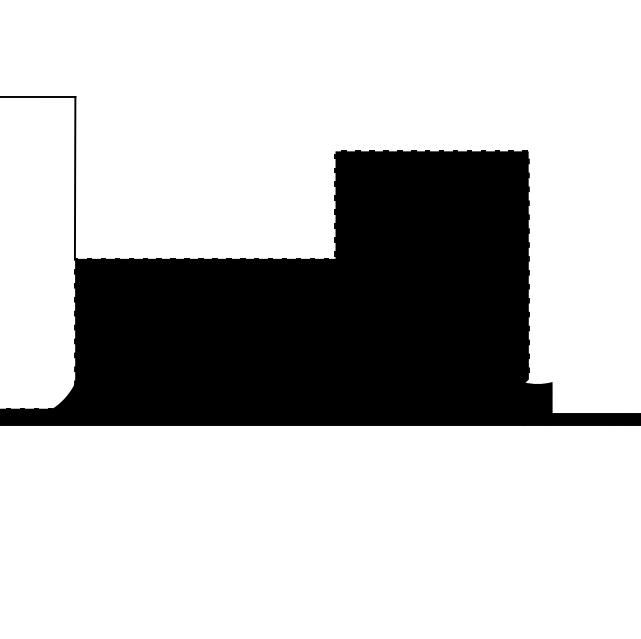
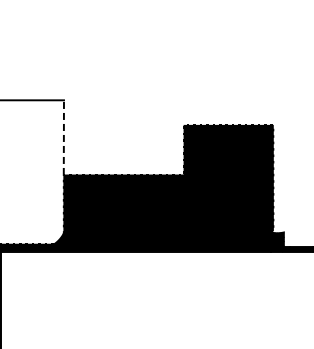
line: (74, 177) -> (63, 137), solid -> dashed

